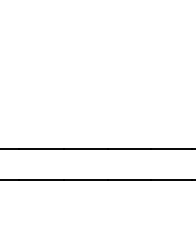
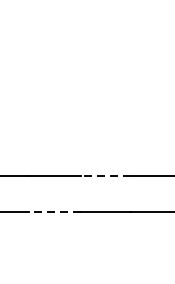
line: (128, 148) -> (104, 175), solid -> dashed
line: (86, 179) -> (55, 211), solid -> dashed

